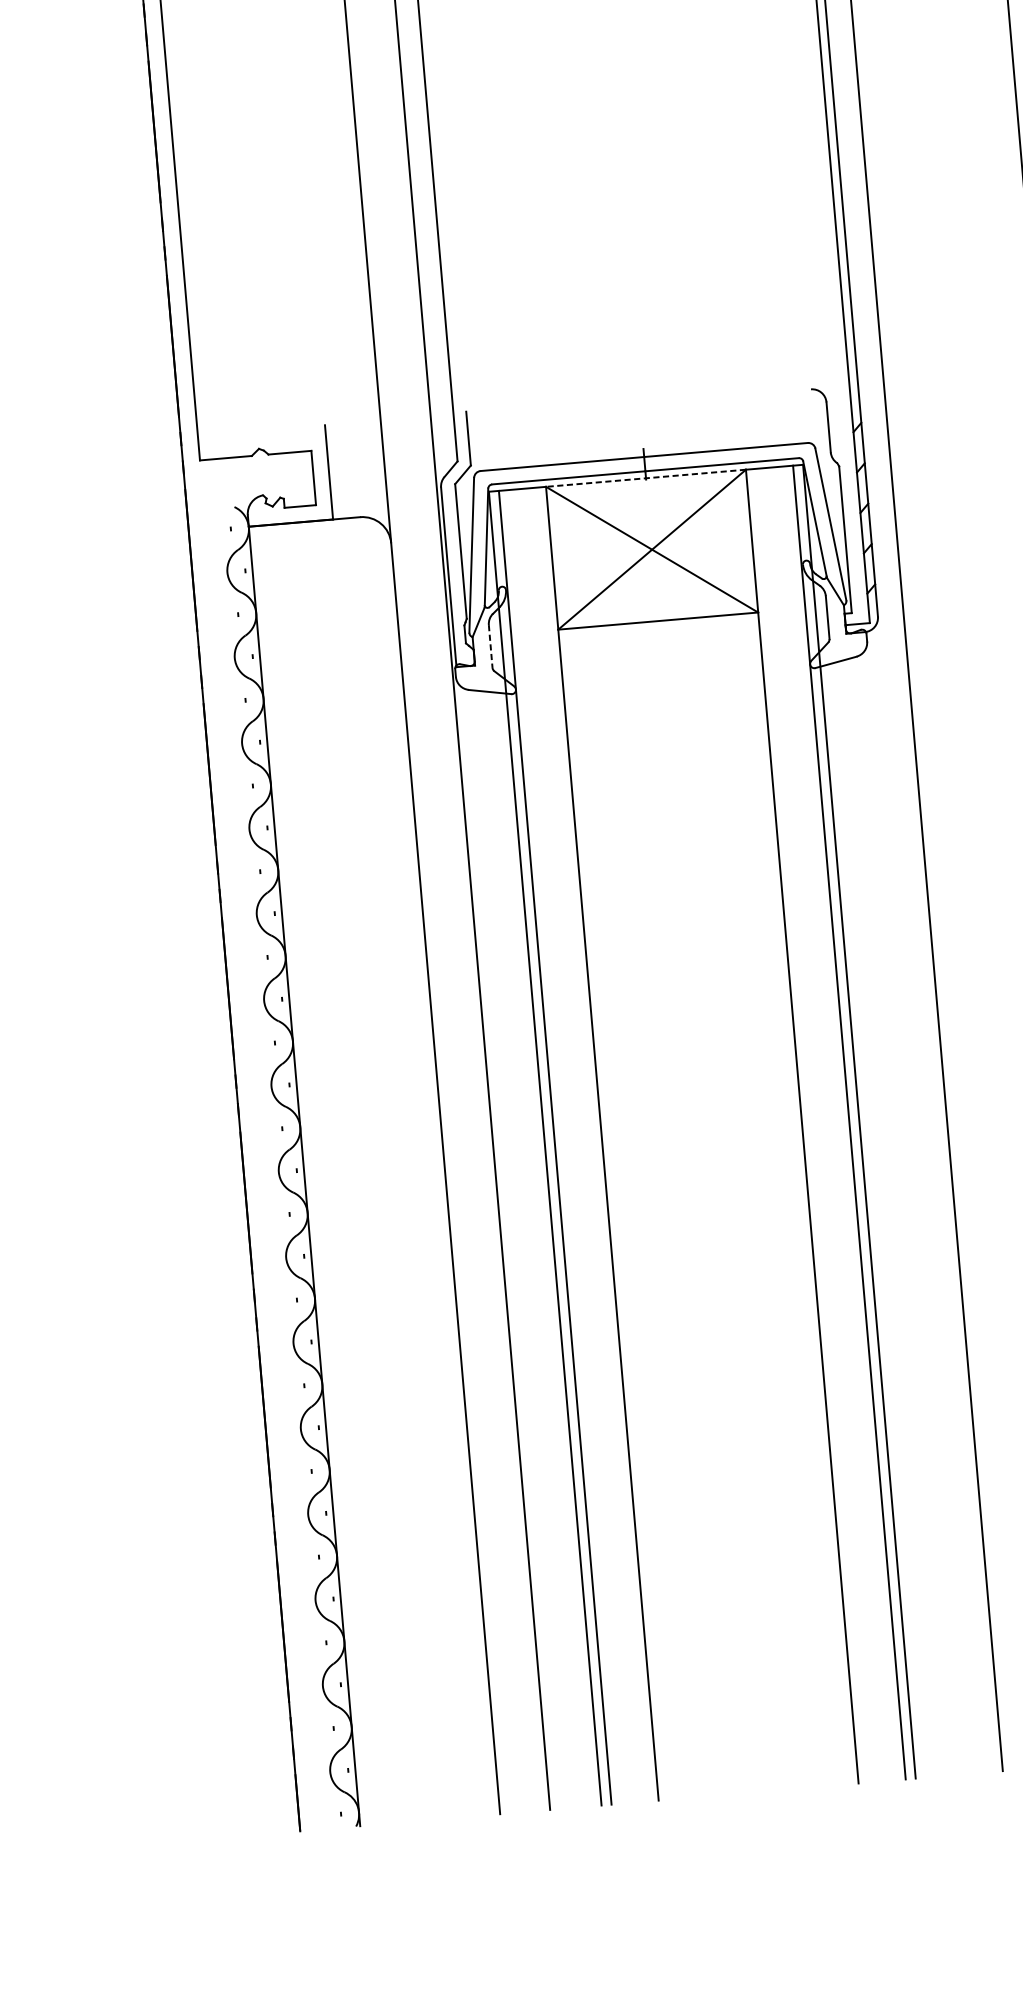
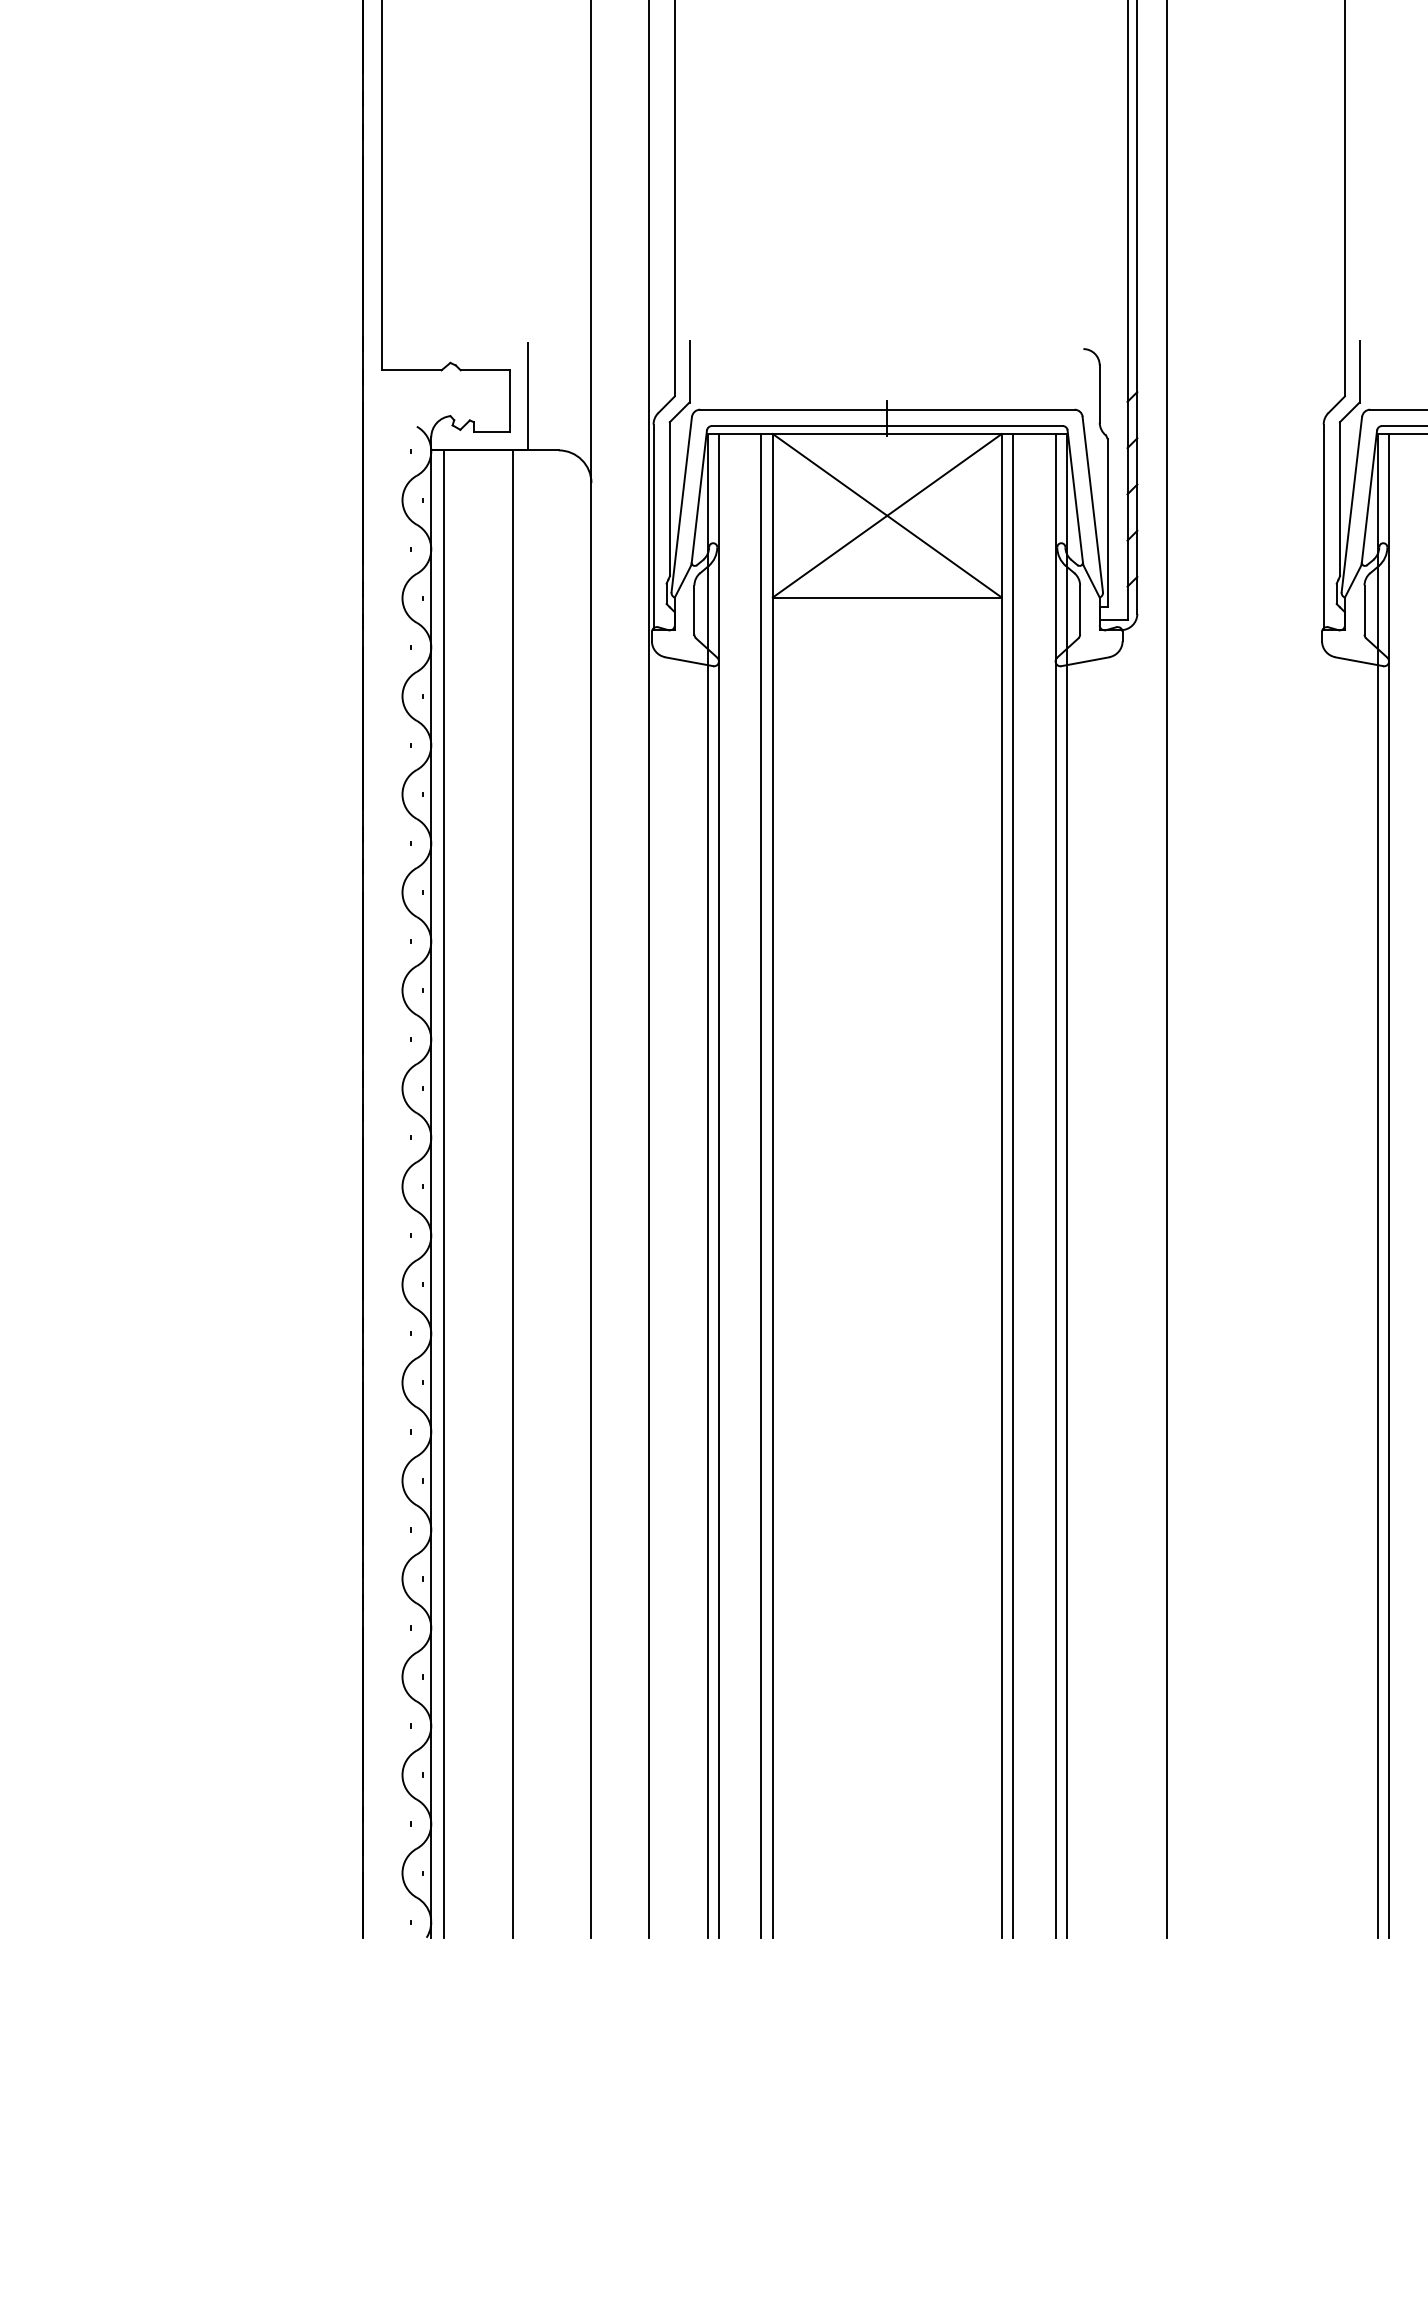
line: (645, 478) -> (886, 434), dashed -> solid
line: (490, 646) -> (694, 610), dashed -> solid
line: (812, 1125) -> (1013, 1185), added
line: (592, 1144) -> (761, 1185), added
line: (376, 1169) -> (513, 1193), added
line: (316, 1174) -> (444, 1193), added

